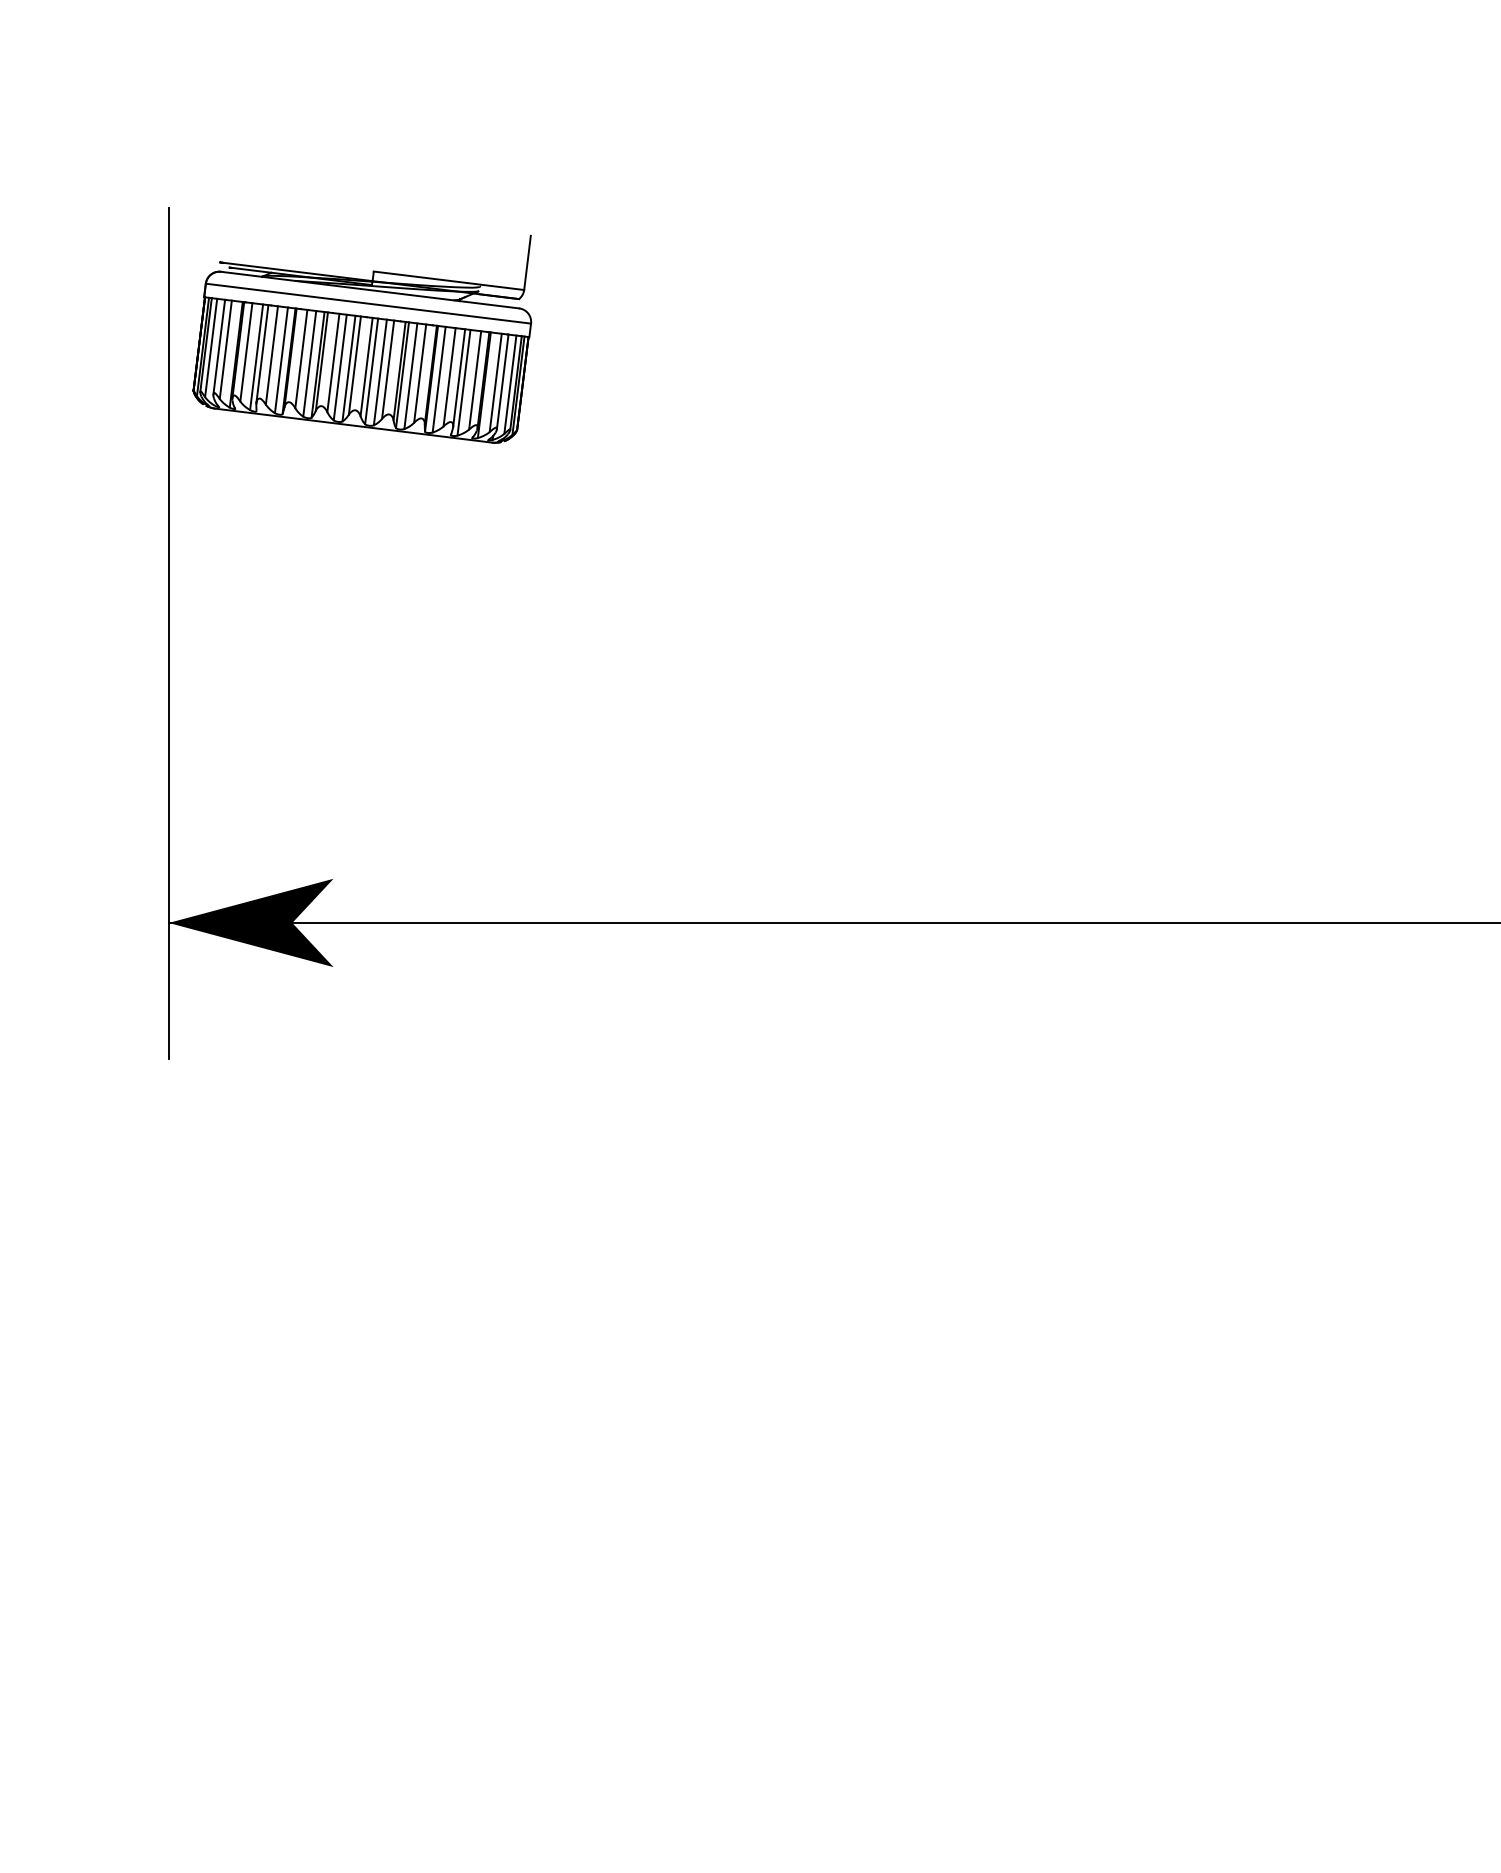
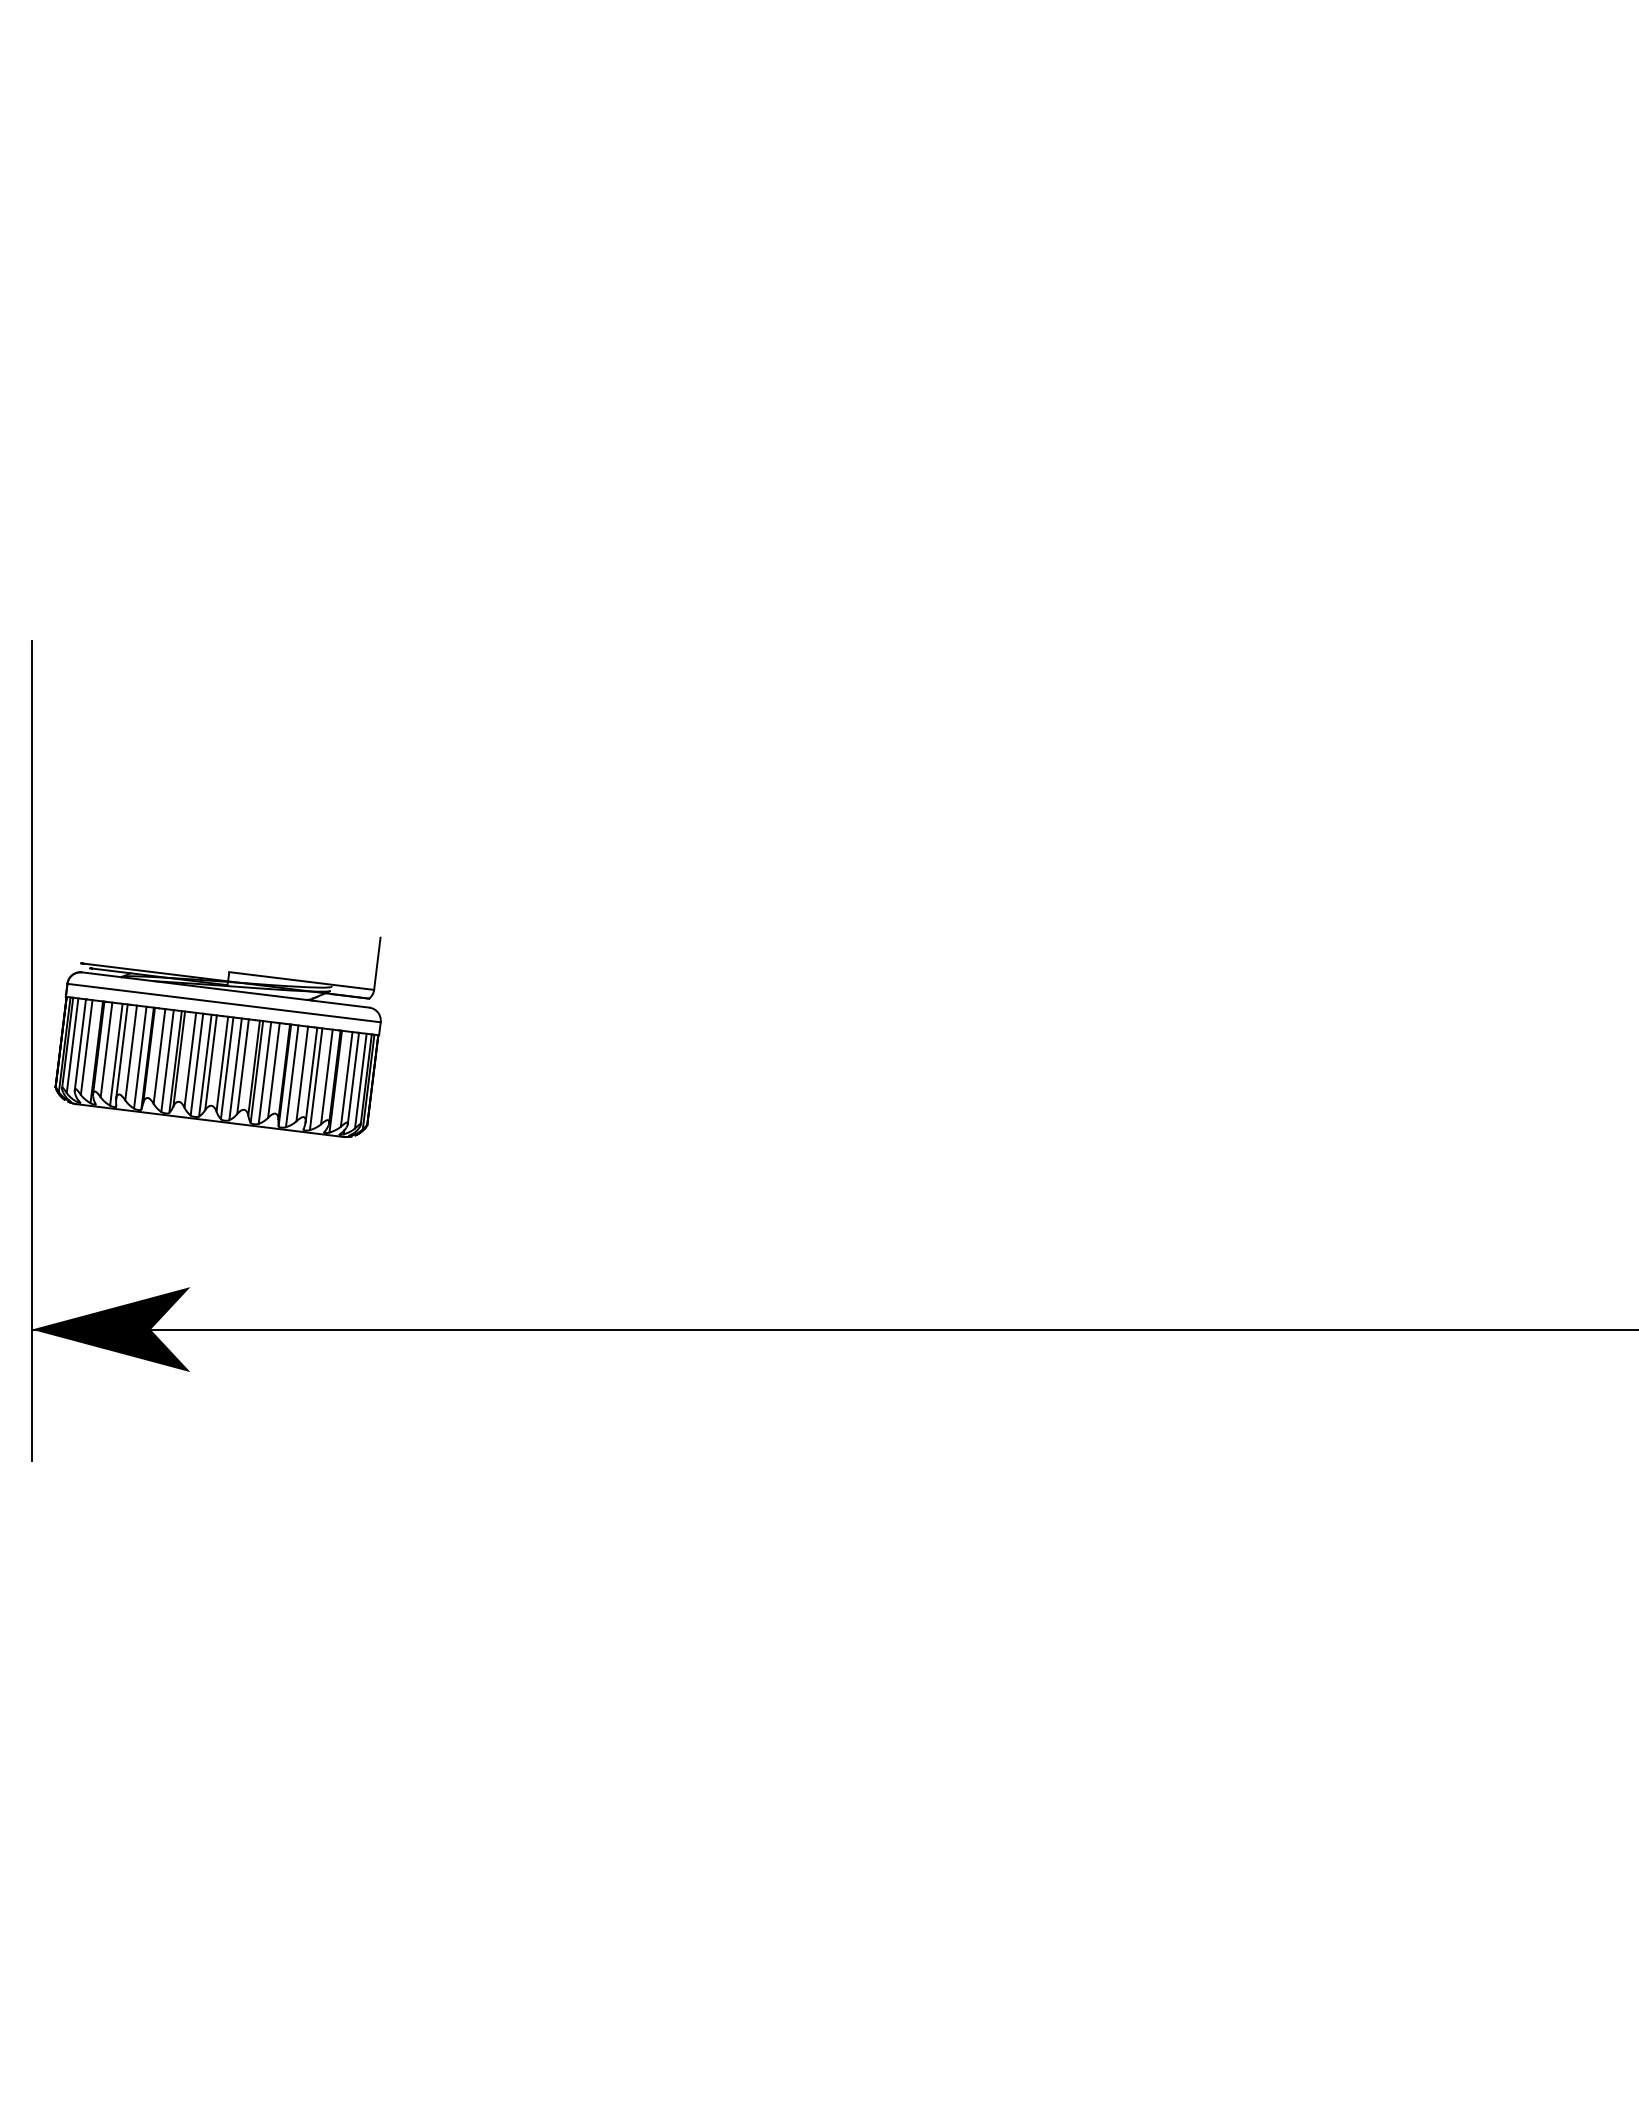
part: (361, 338) -> (217, 1036), moved

